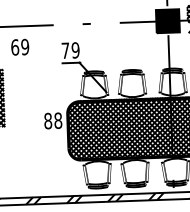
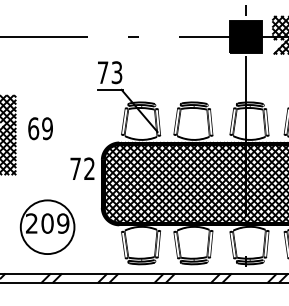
text: (20, 47) -> (40, 128), moved
text: (75, 50) -> (116, 72), 79 -> 73
text: (53, 120) -> (82, 168), 88 -> 72
part: (29, 163) -> (47, 226), added

